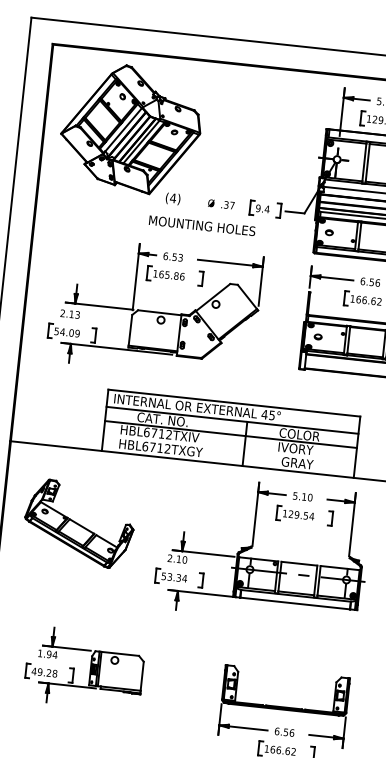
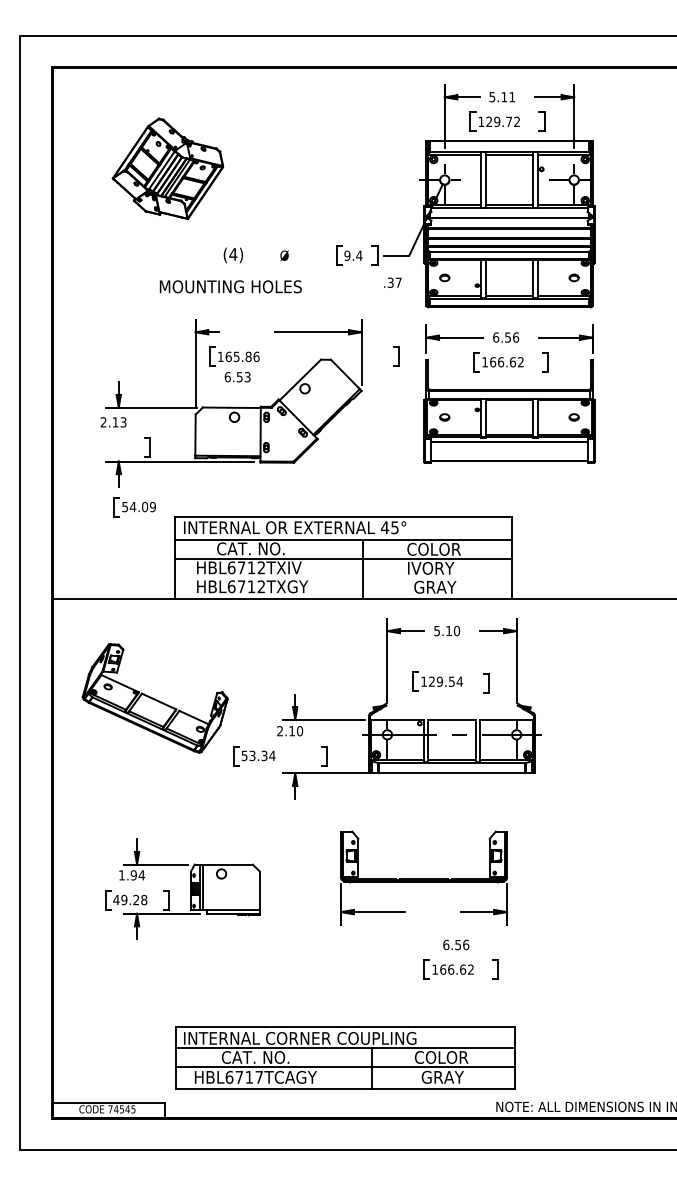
part: (130, 128) -> (167, 168), size x0.6
text: (227, 204) -> (392, 282), moved
text: (202, 225) -> (230, 286), moved
text: (173, 257) -> (237, 377), moved
part: (201, 278) -> (396, 356), moved
part: (63, 332) -> (134, 507), moved
part: (295, 514) -> (437, 681), moved
part: (330, 518) -> (486, 683), moved
part: (171, 577) -> (254, 756), moved
part: (284, 706) -> (424, 877), moved

